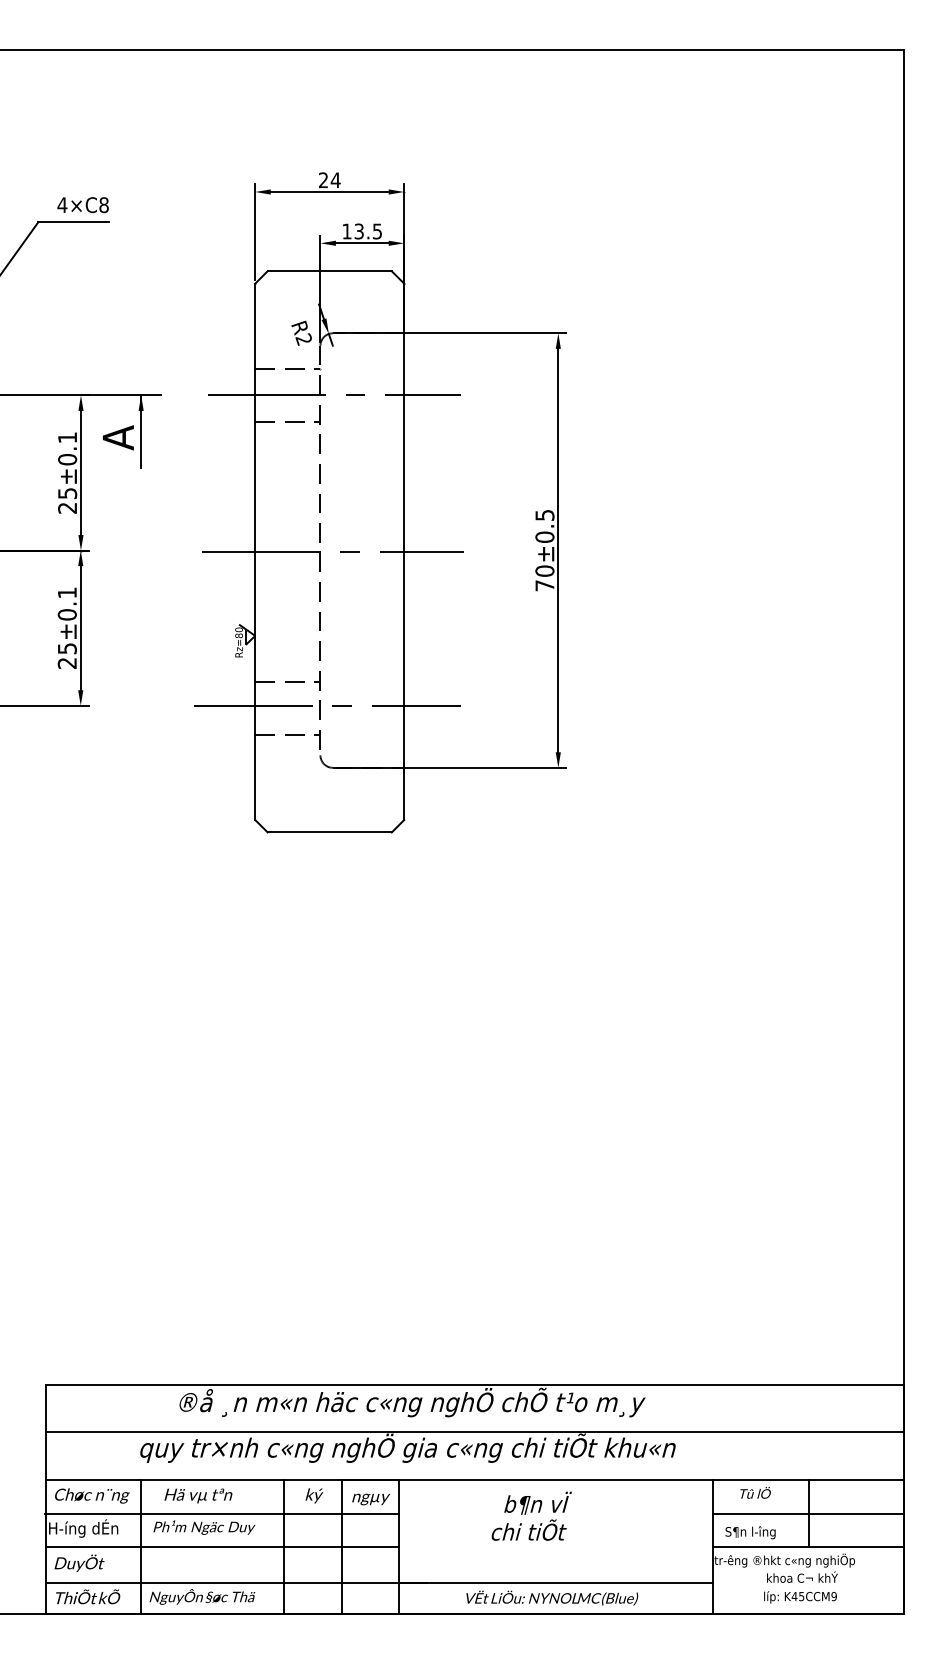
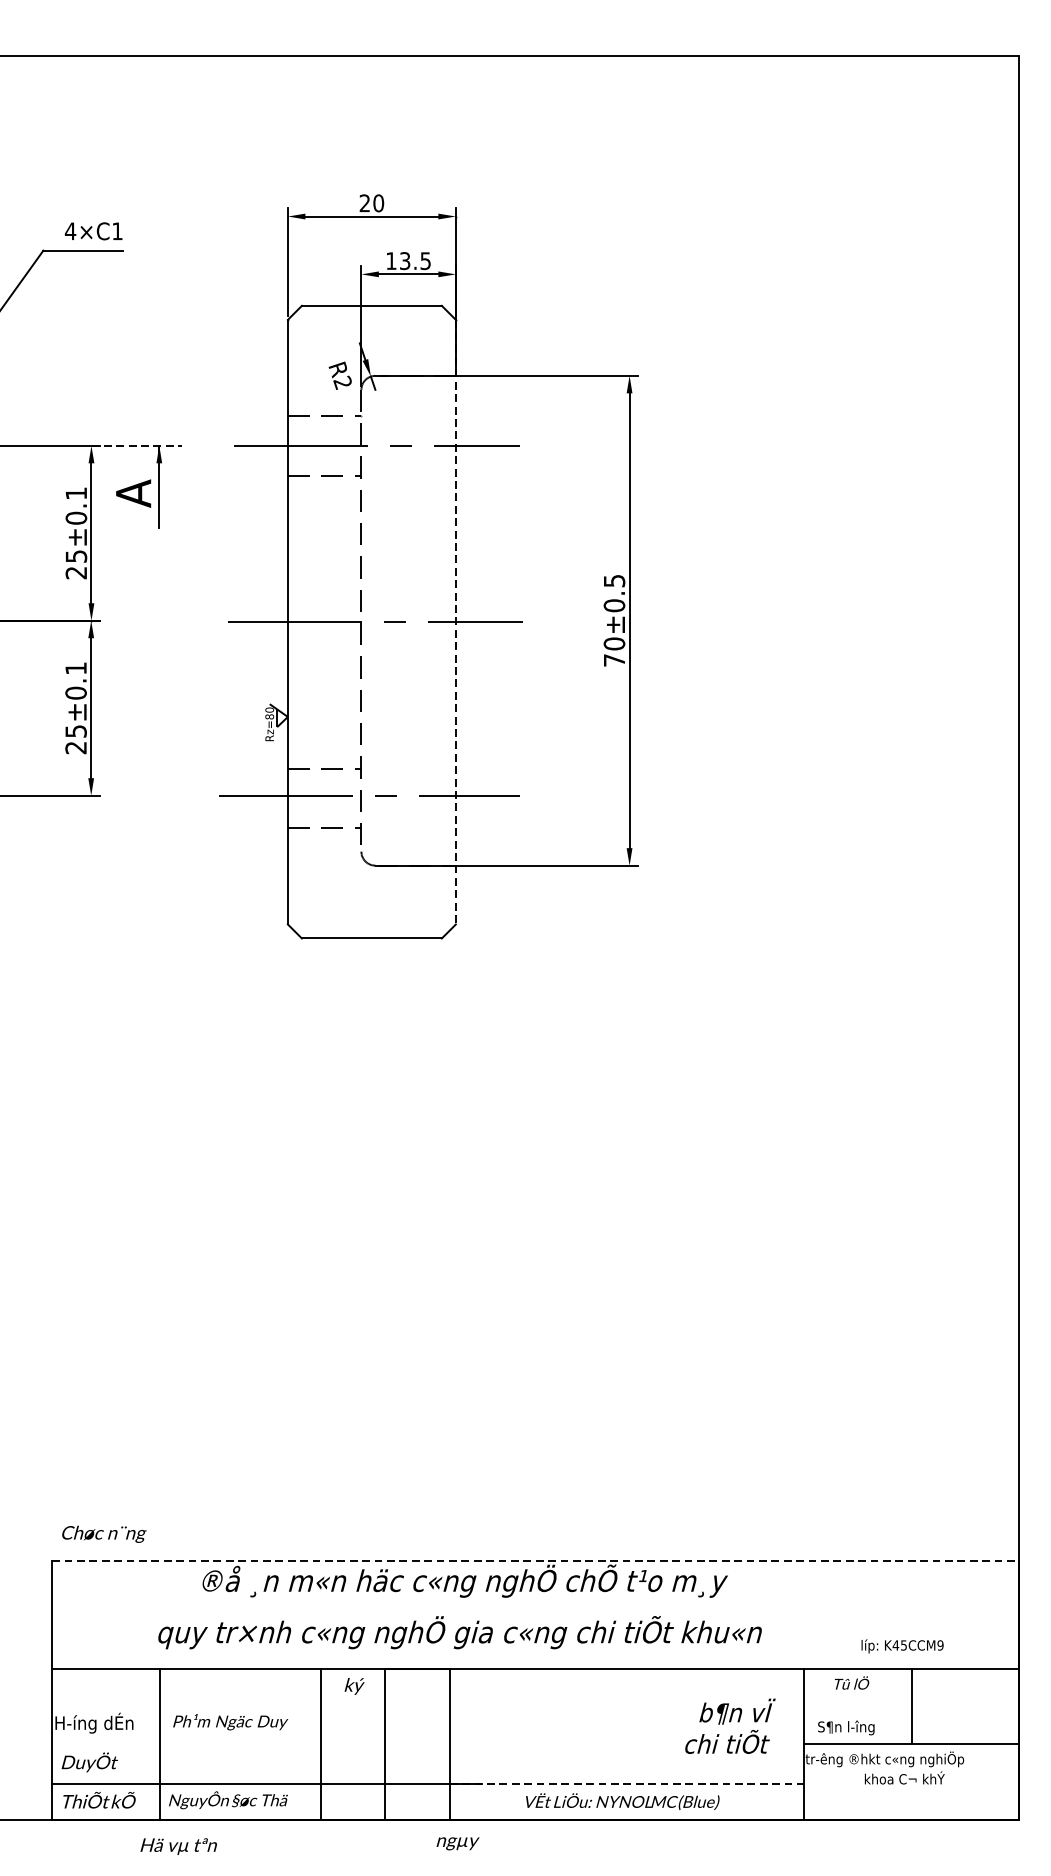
text: (335, 180) -> (378, 203), 24 -> 20
text: (103, 205) -> (116, 231), 4×C8 -> 4×C1
line: (121, 395) -> (137, 445), solid -> dashed
line: (404, 552) -> (456, 622), solid -> dashed
line: (475, 1384) -> (536, 1560), solid -> dashed
line: (475, 1432) -> (536, 1614), removed
text: (92, 1495) -> (104, 1533), moved
text: (198, 1495) -> (178, 1846), moved
text: (370, 1499) -> (457, 1843), moved
line: (221, 1513) -> (249, 1706), removed
line: (808, 1513) -> (911, 1706), removed
text: (531, 1515) -> (730, 1725), moved
line: (222, 1547) -> (251, 1744), removed
line: (556, 1582) -> (627, 1784), solid -> dashed
text: (800, 1597) -> (902, 1646), moved

